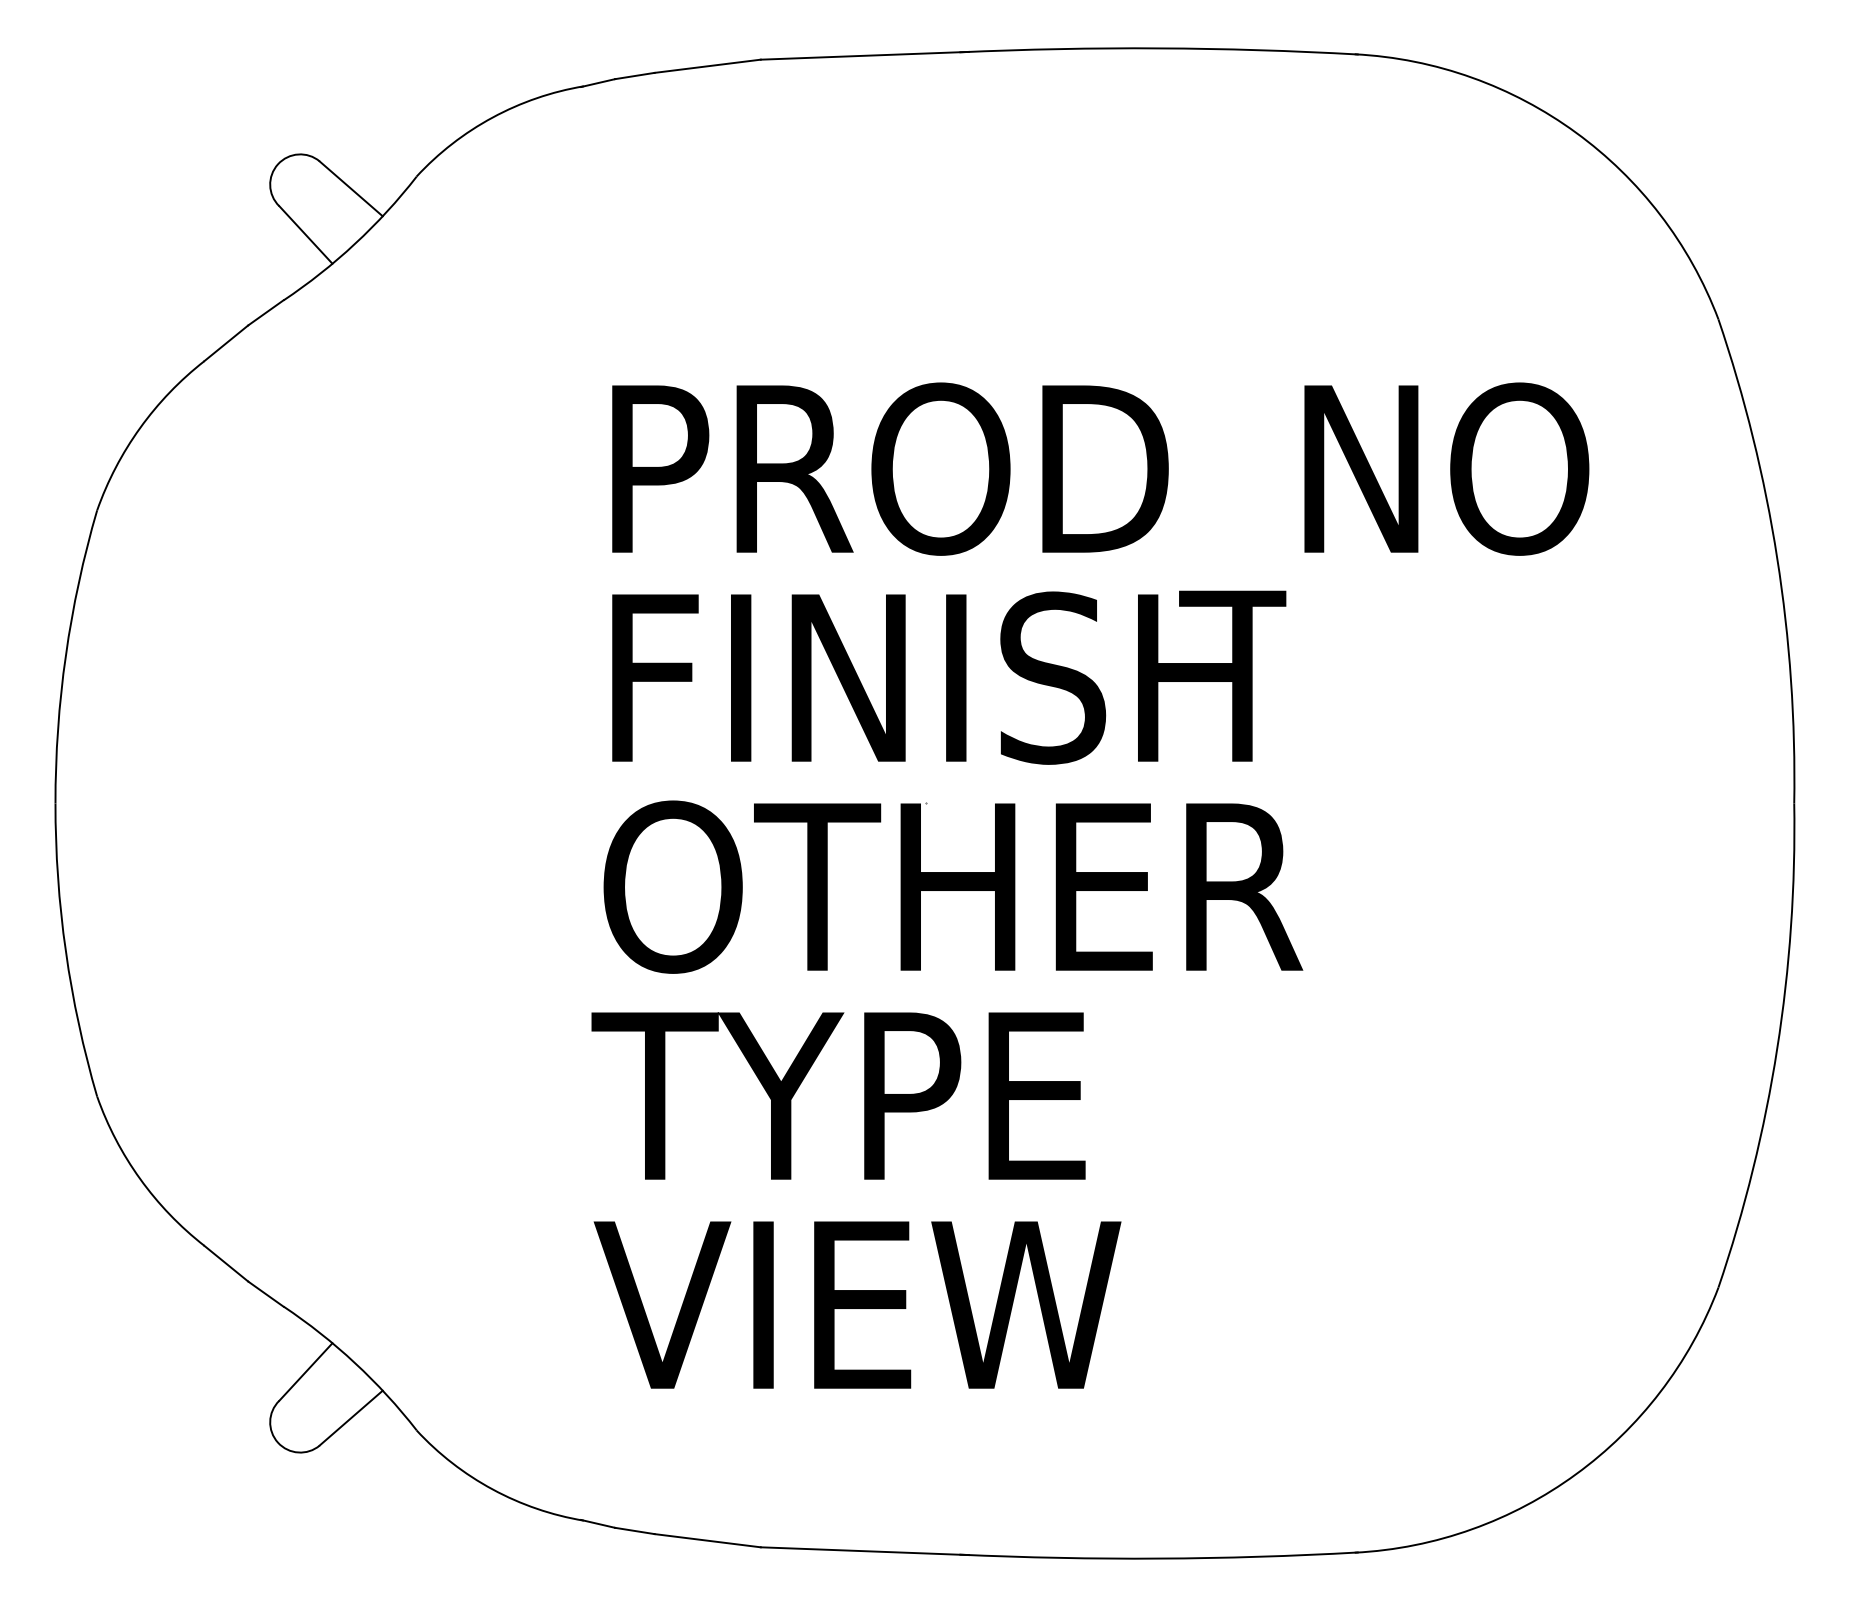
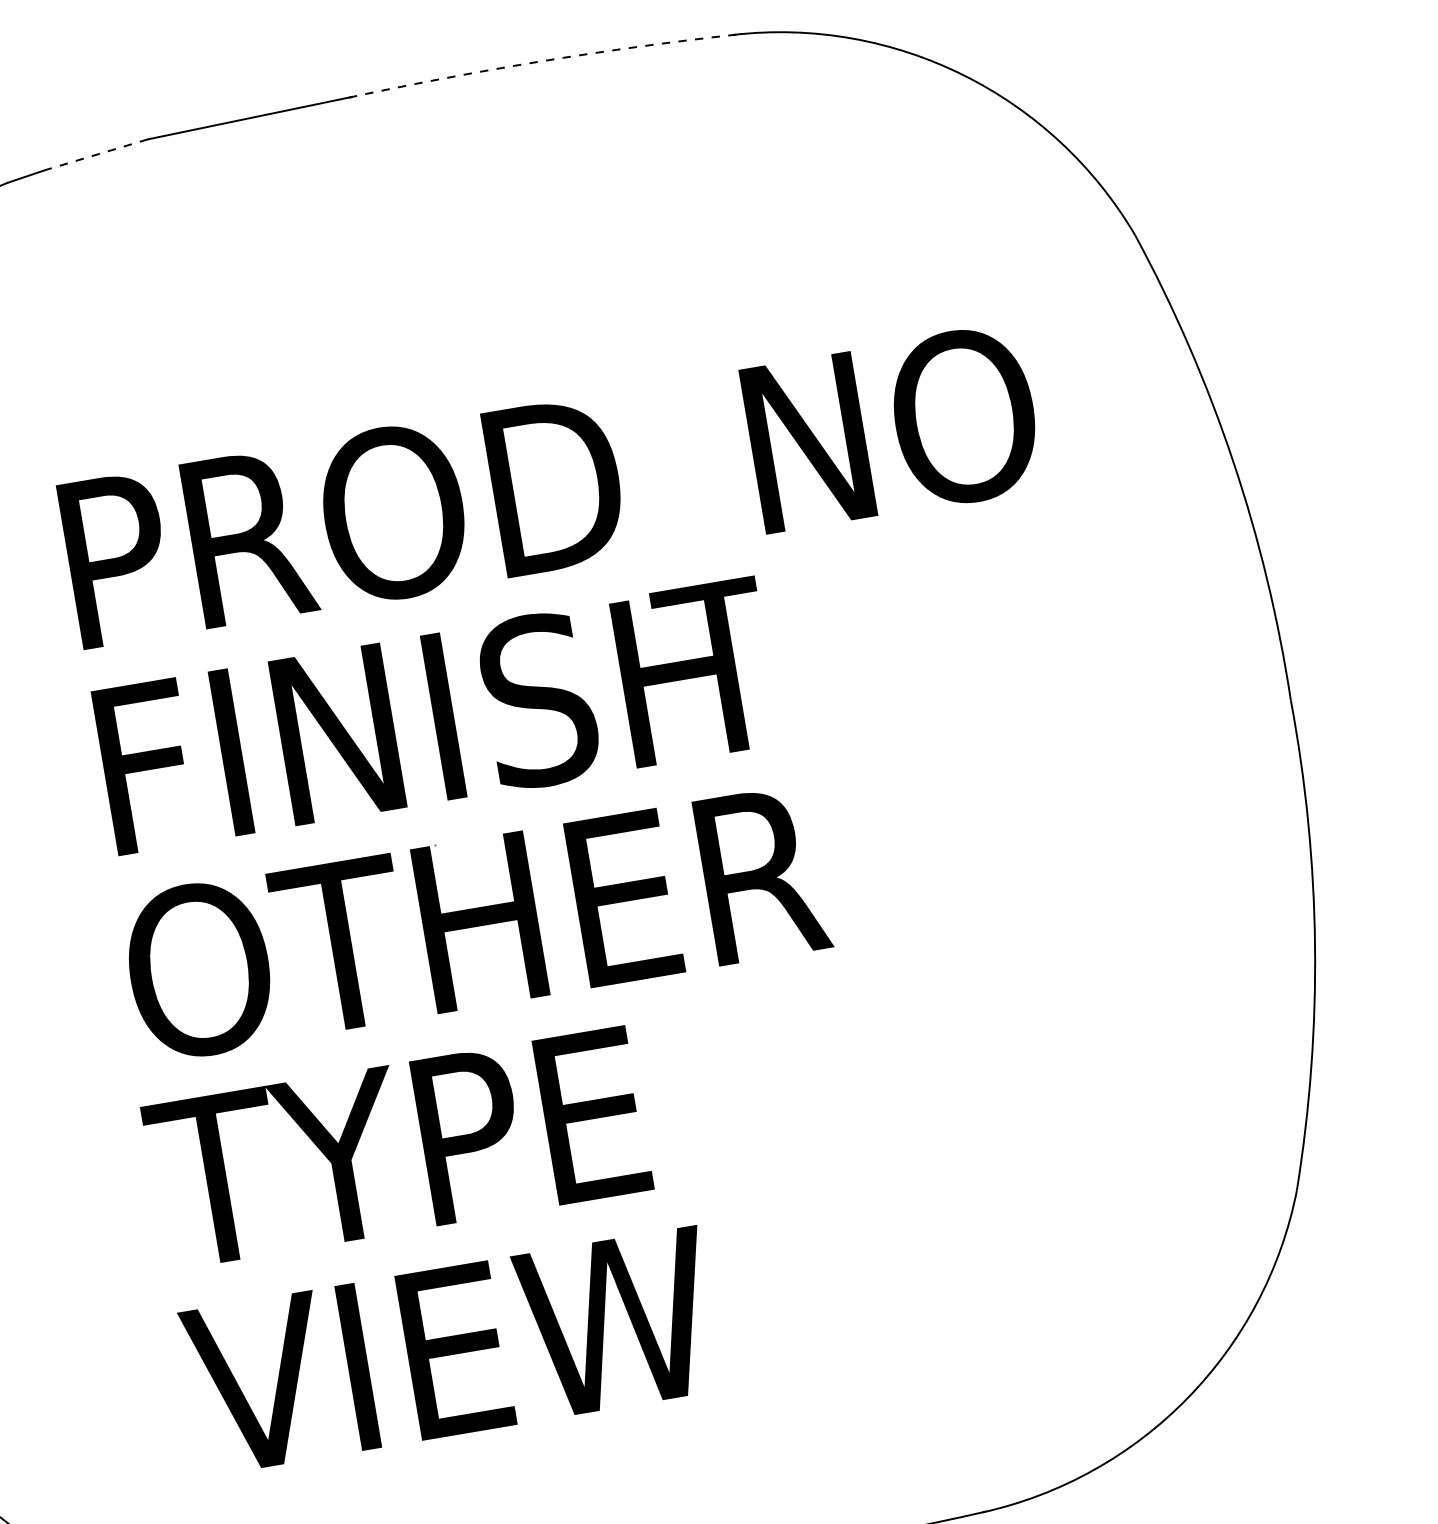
arc: (1159, 48) -> (539, 61), solid -> dashed
line: (707, 66) -> (96, 154), solid -> dashed

